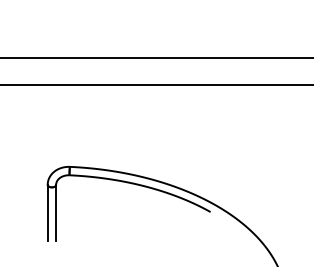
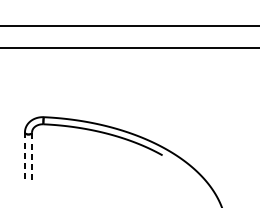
line: (56, 212) -> (32, 155), solid -> dashed
line: (47, 213) -> (24, 156), solid -> dashed

